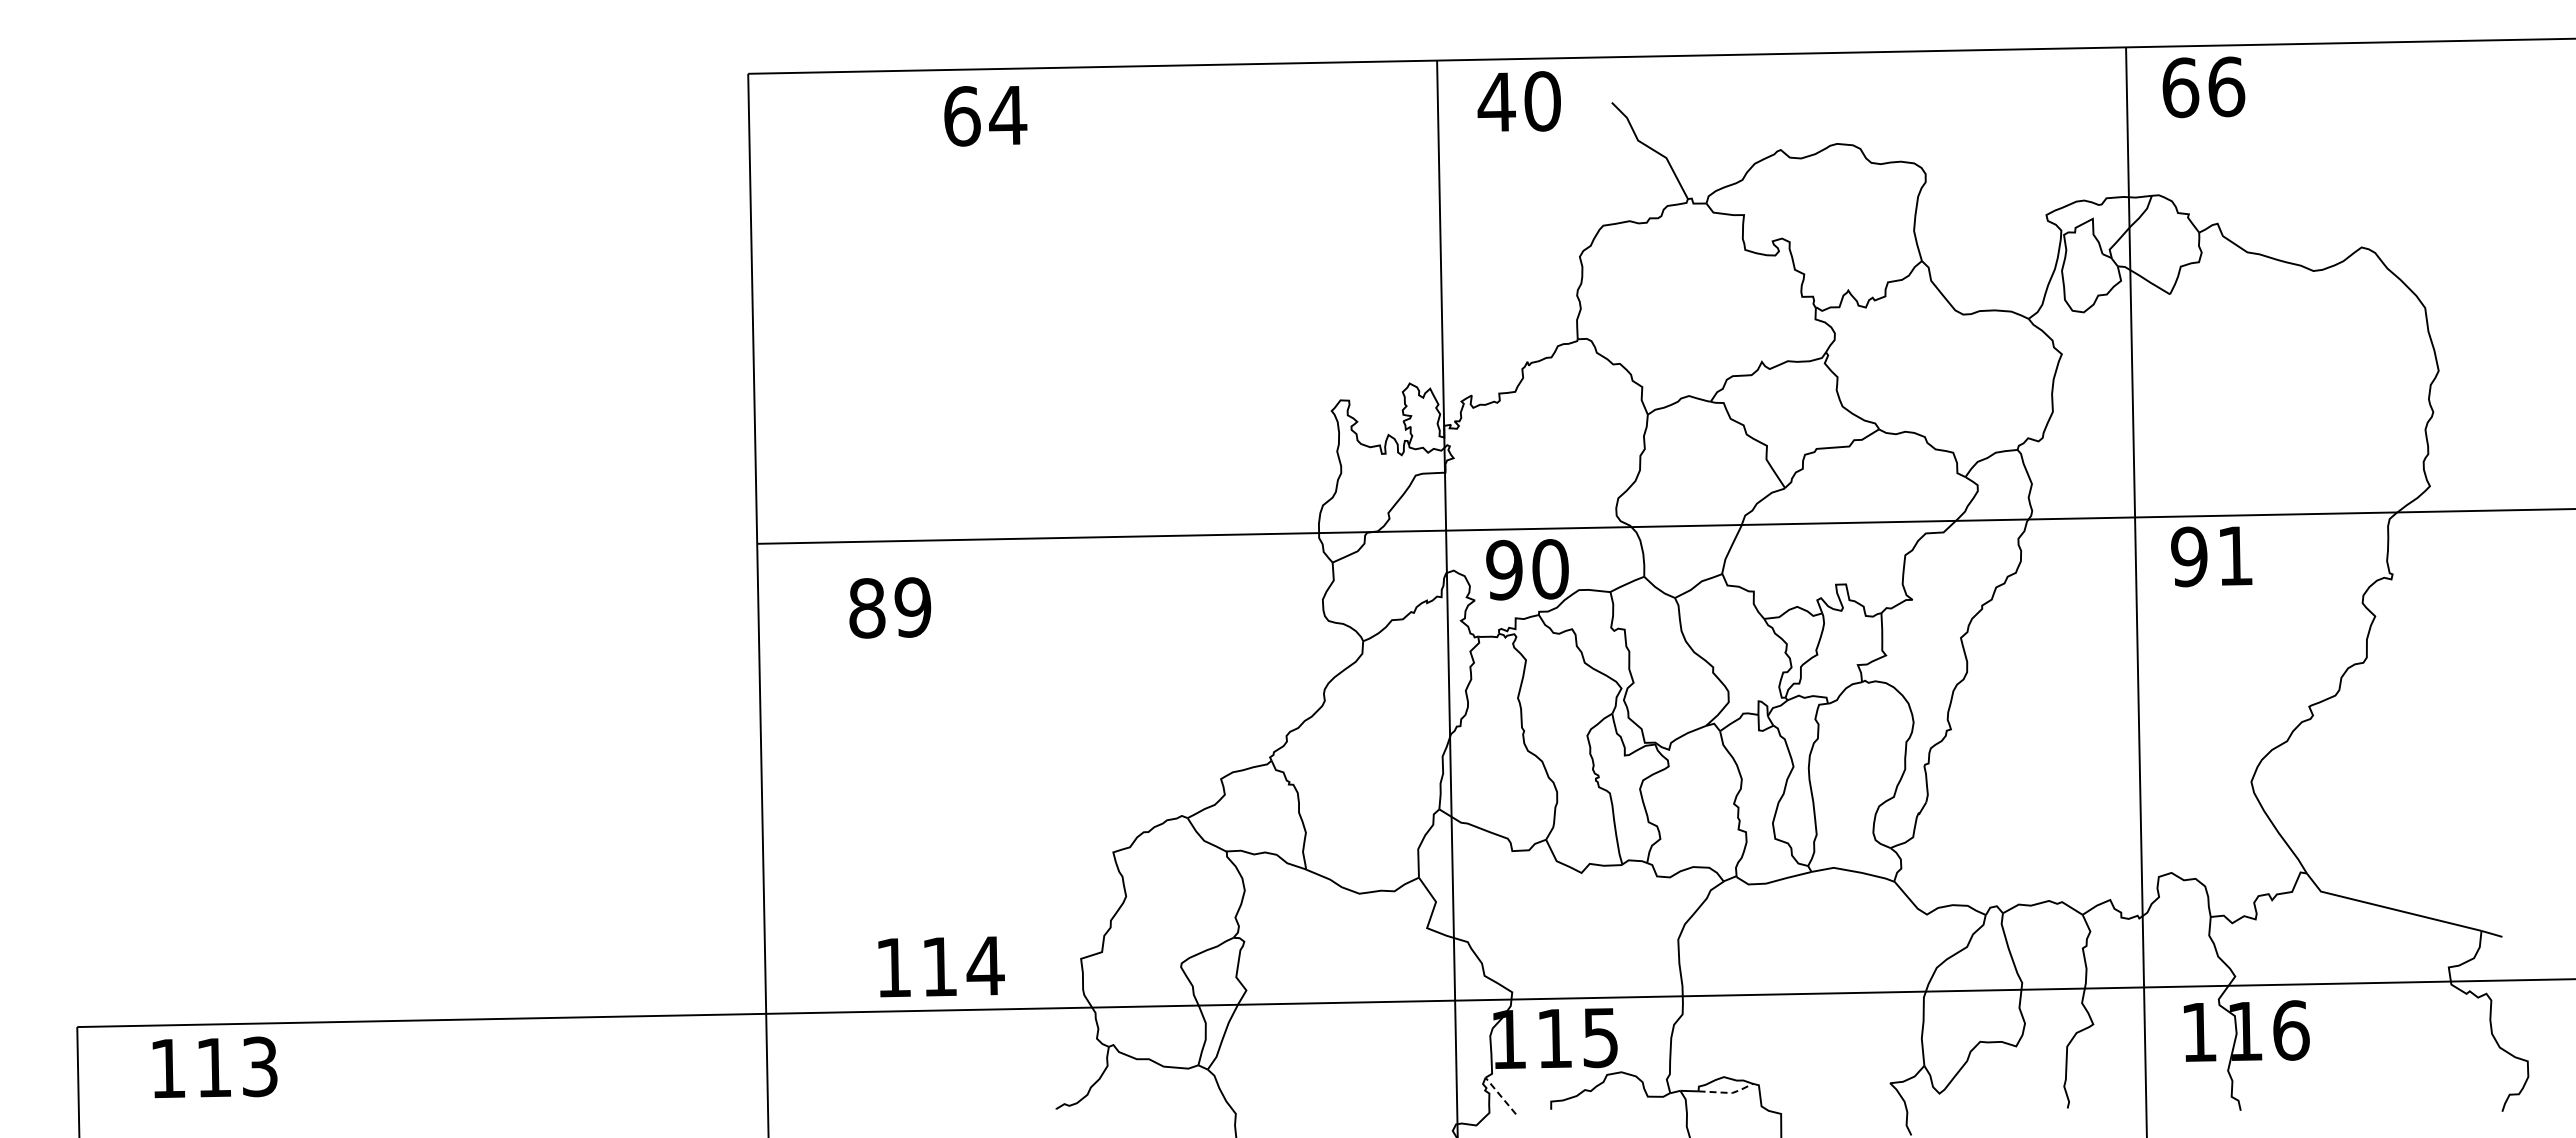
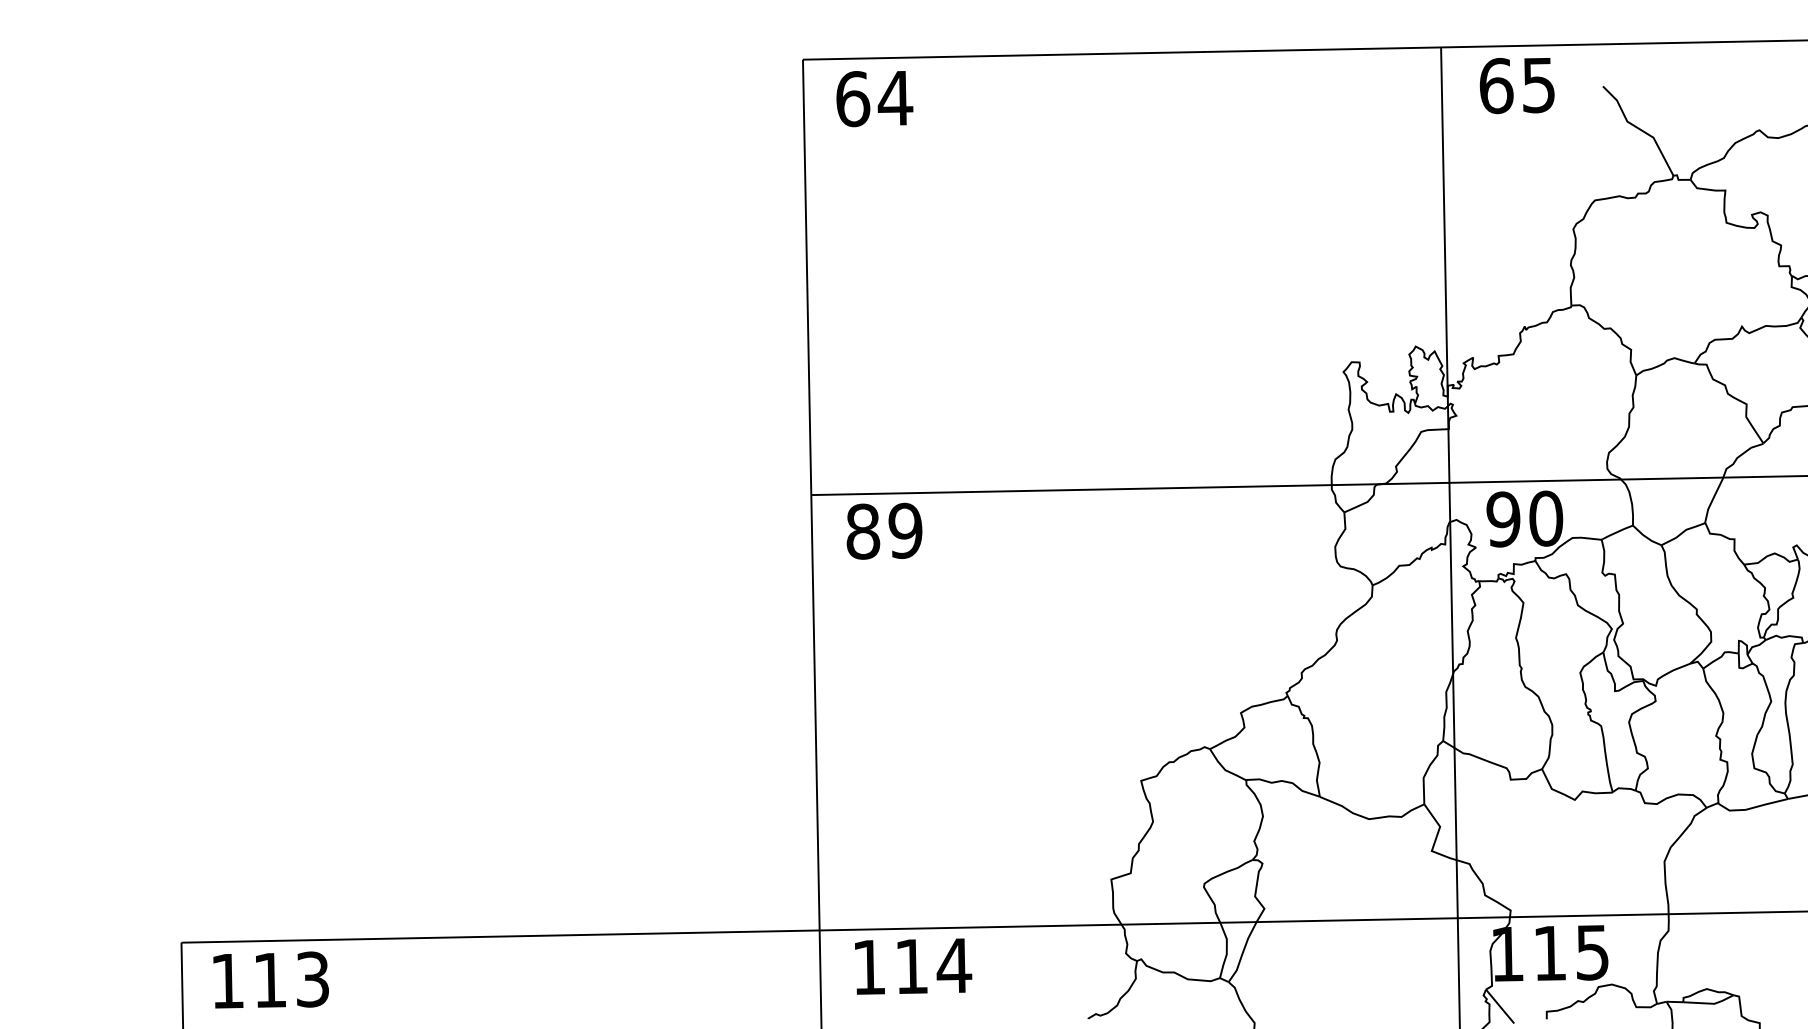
text: (1518, 101) -> (1516, 85), 40 -> 65
text: (985, 116) -> (874, 99), moved
text: (890, 607) -> (884, 530), moved
text: (941, 966) -> (913, 966), moved
text: (214, 1067) -> (270, 980), moved
line: (1728, 1092) -> (1711, 1003), dashed -> solid
line: (1500, 1096) -> (1499, 1007), dashed -> solid

